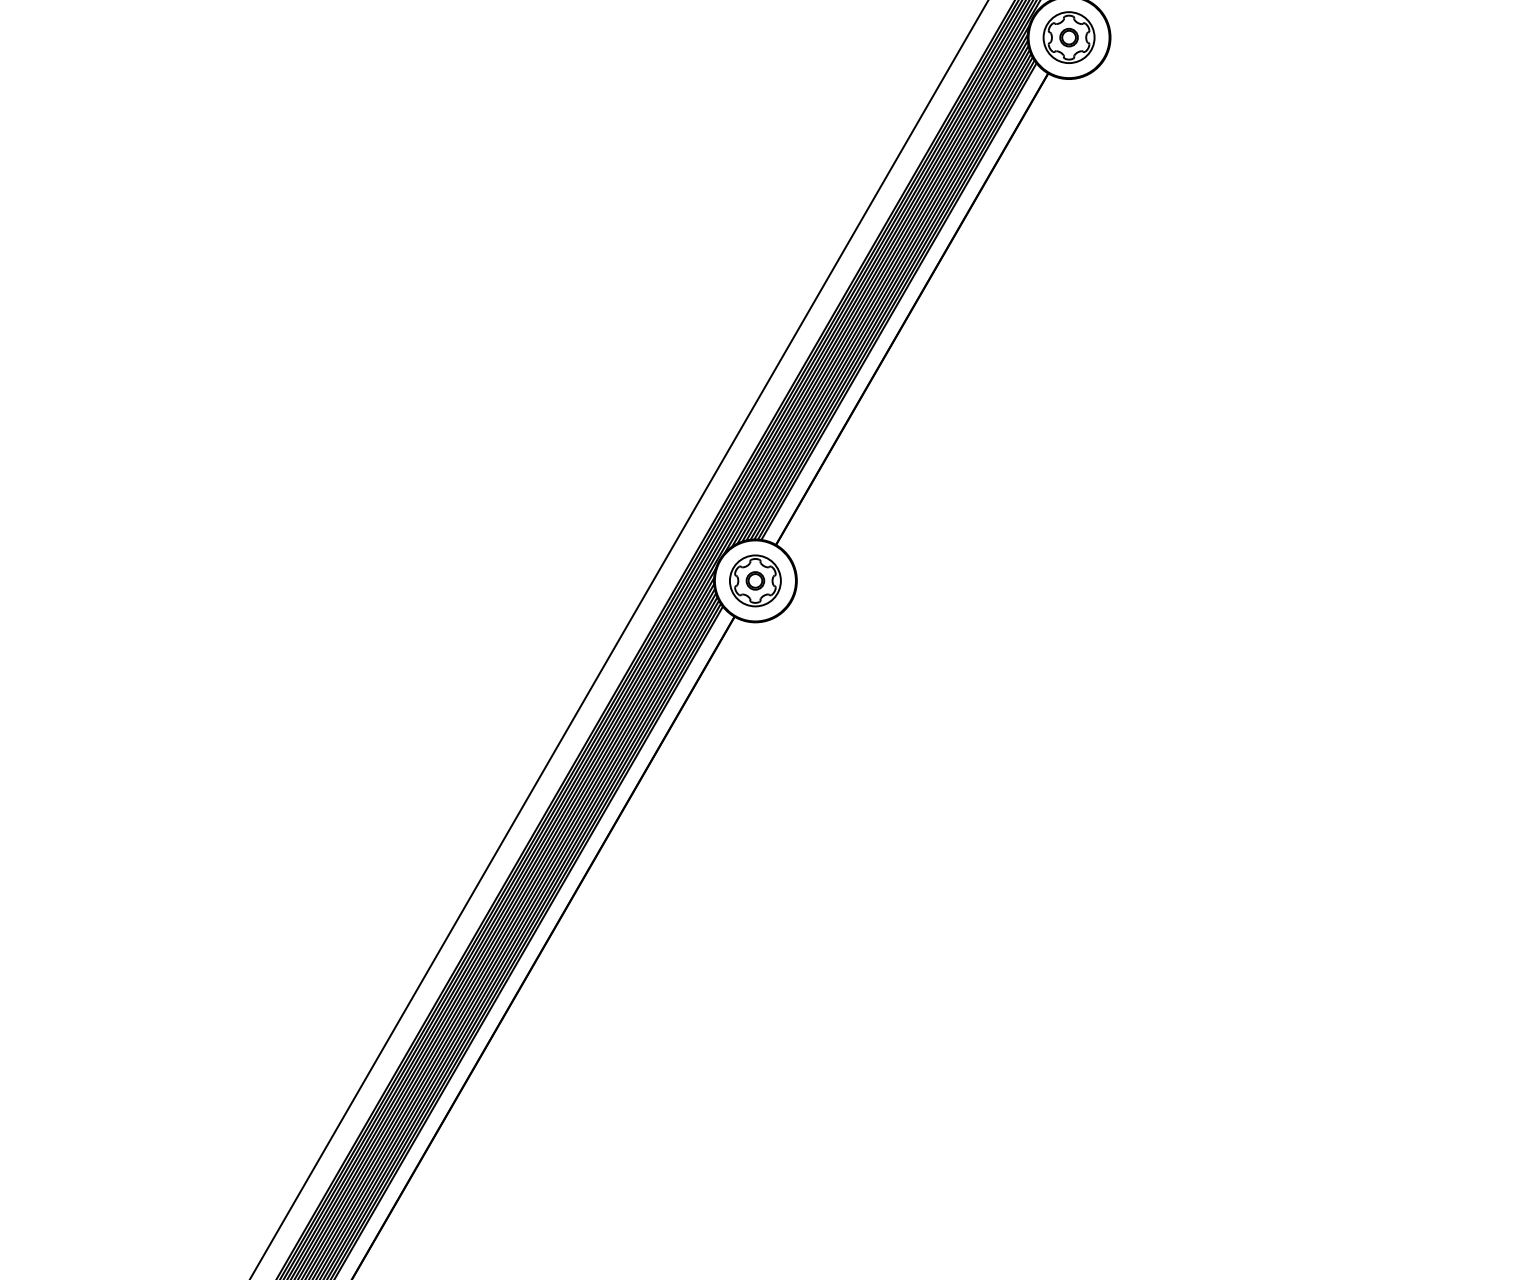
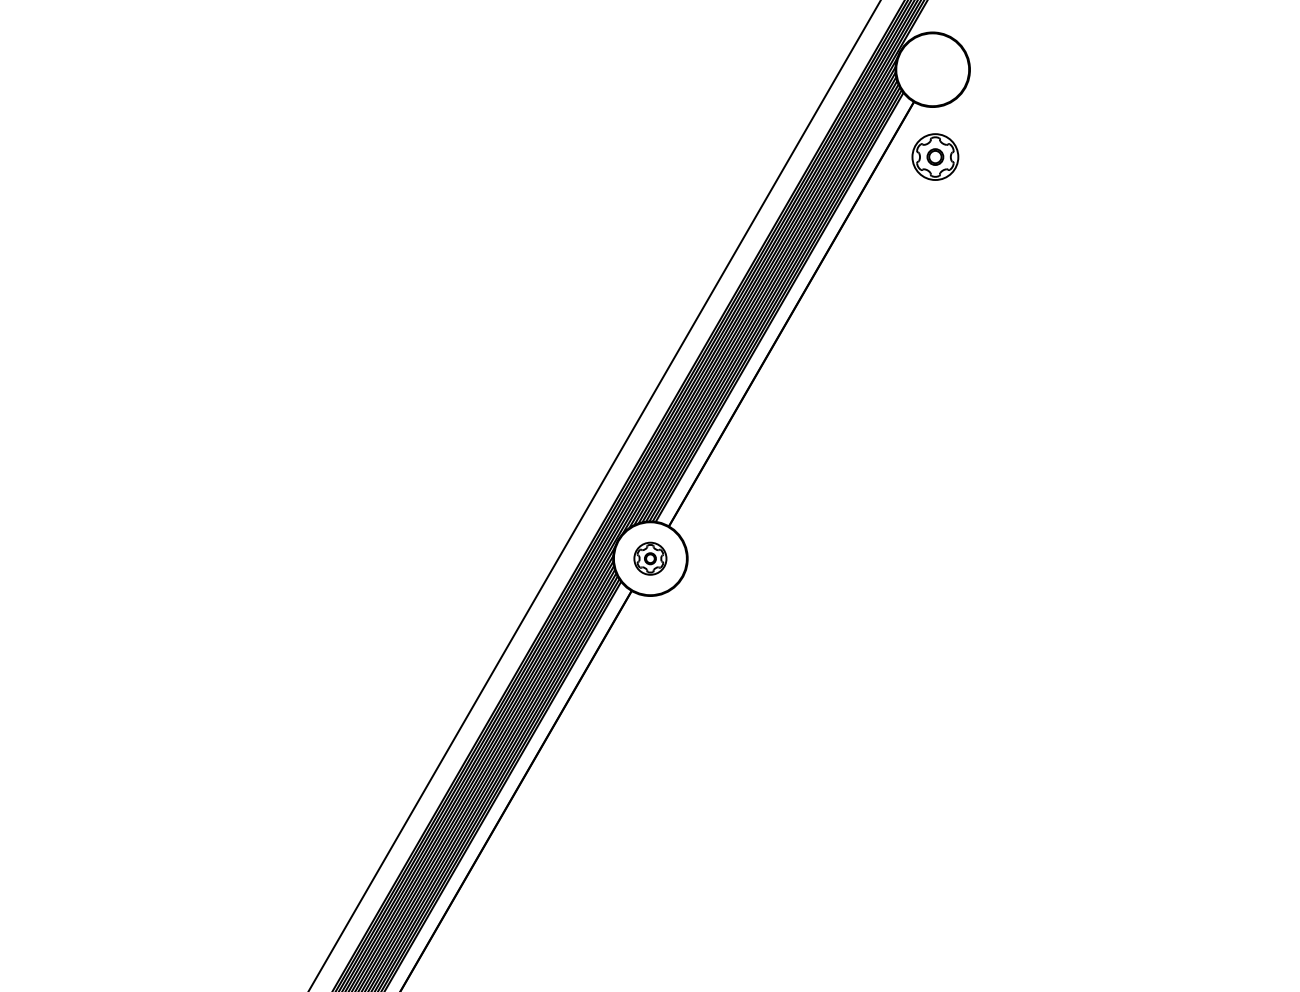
part: (1068, 37) -> (934, 156), moved
part: (755, 580) -> (650, 558), size x0.7

